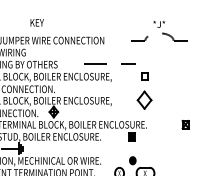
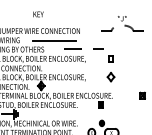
text: (37, 22) -> (38, 14), moved
line: (71, 52) -> (54, 40), added
part: (143, 101) -> (110, 77), size x0.62

